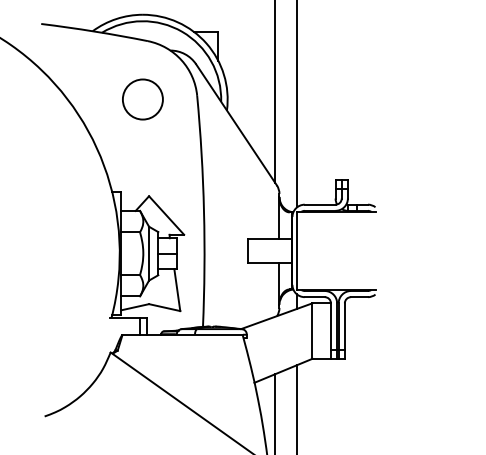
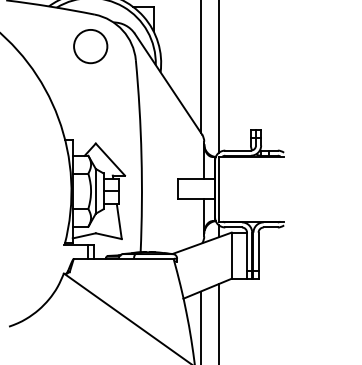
circle: (142, 99) -> (90, 46), moved

